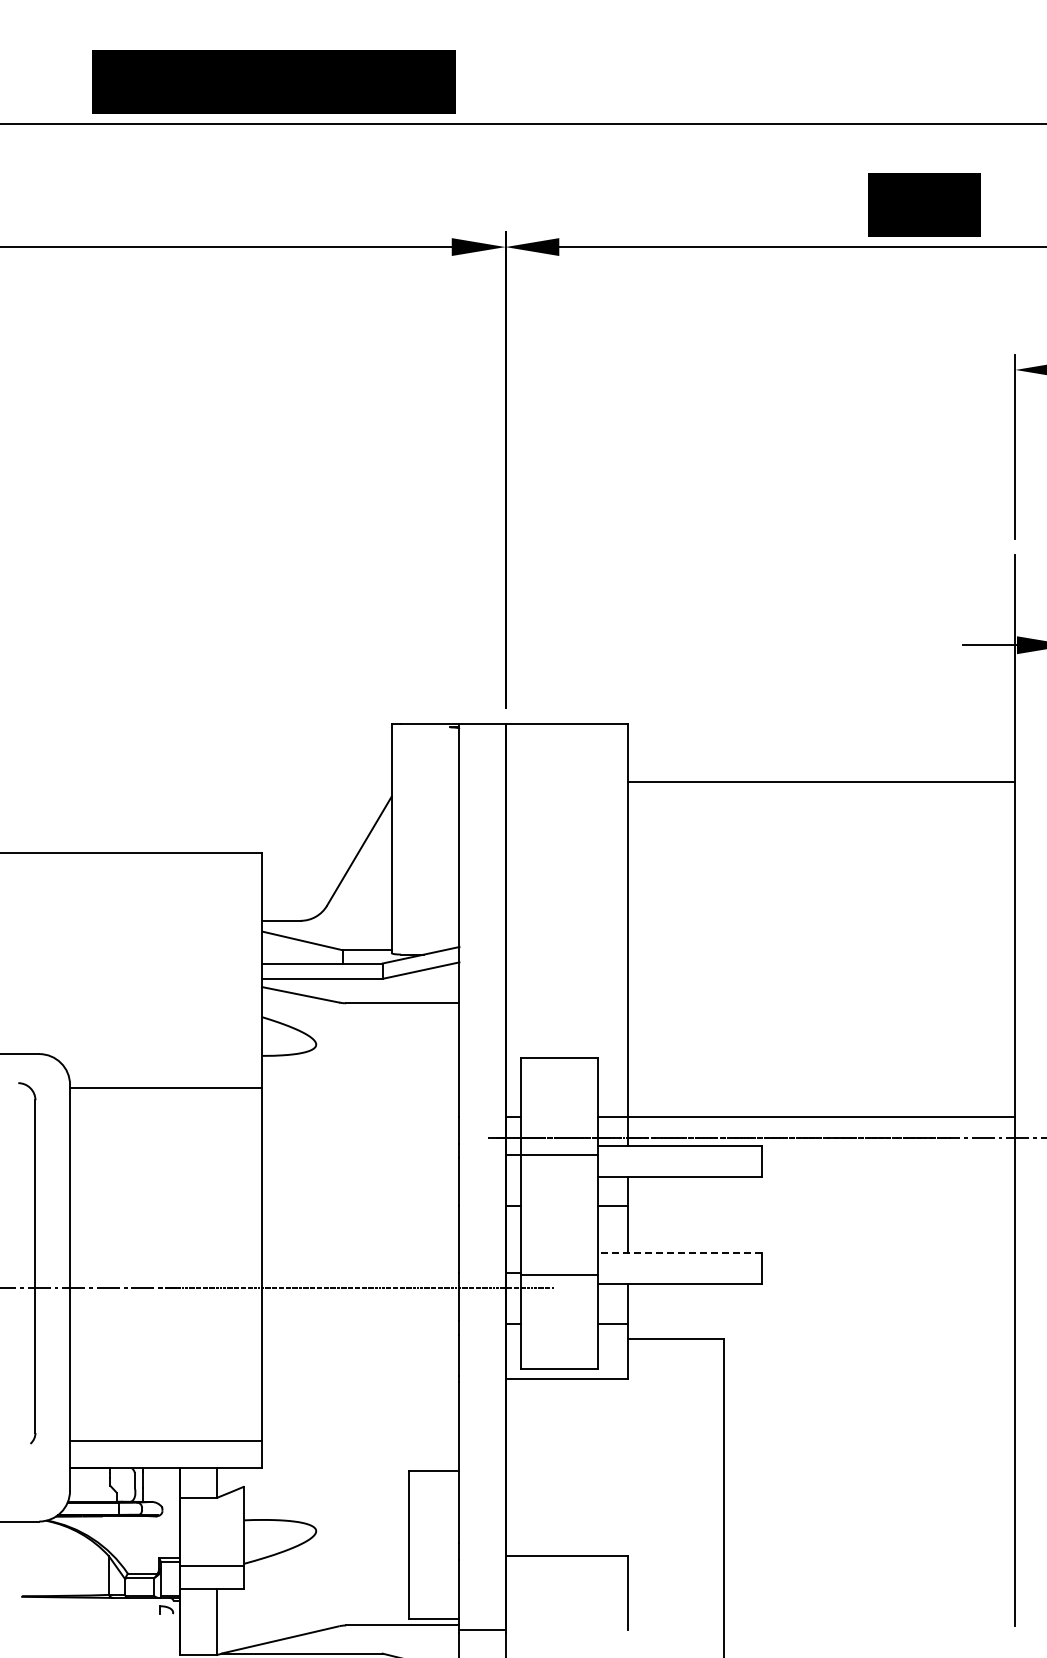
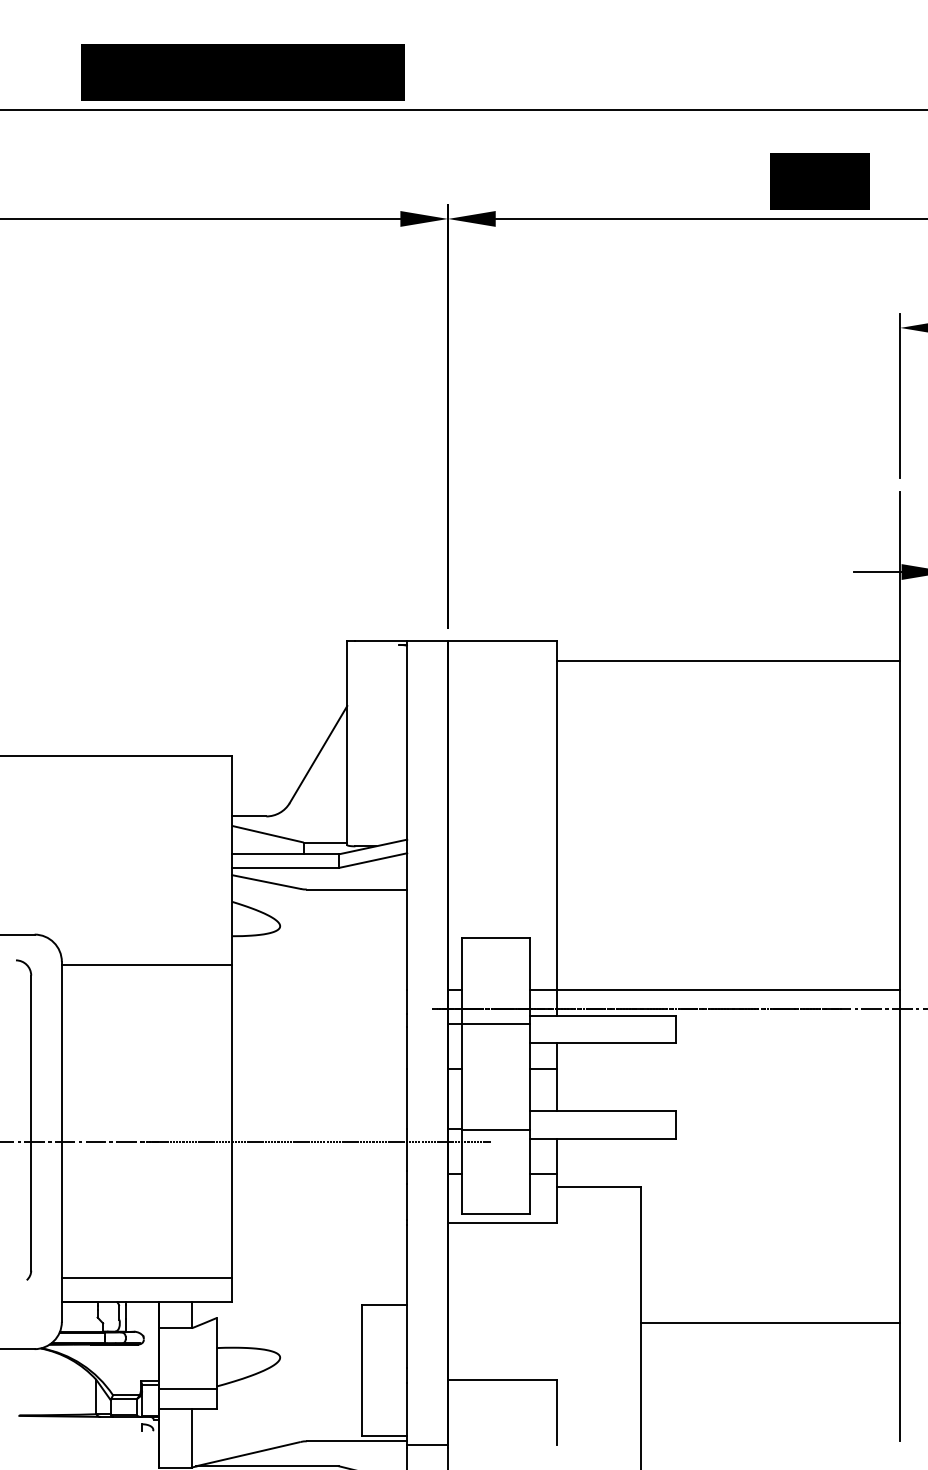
line: (821, 782) -> (728, 660), moved
line: (679, 1253) -> (602, 1111), dashed -> solid
line: (869, 1491) -> (770, 1322), added

